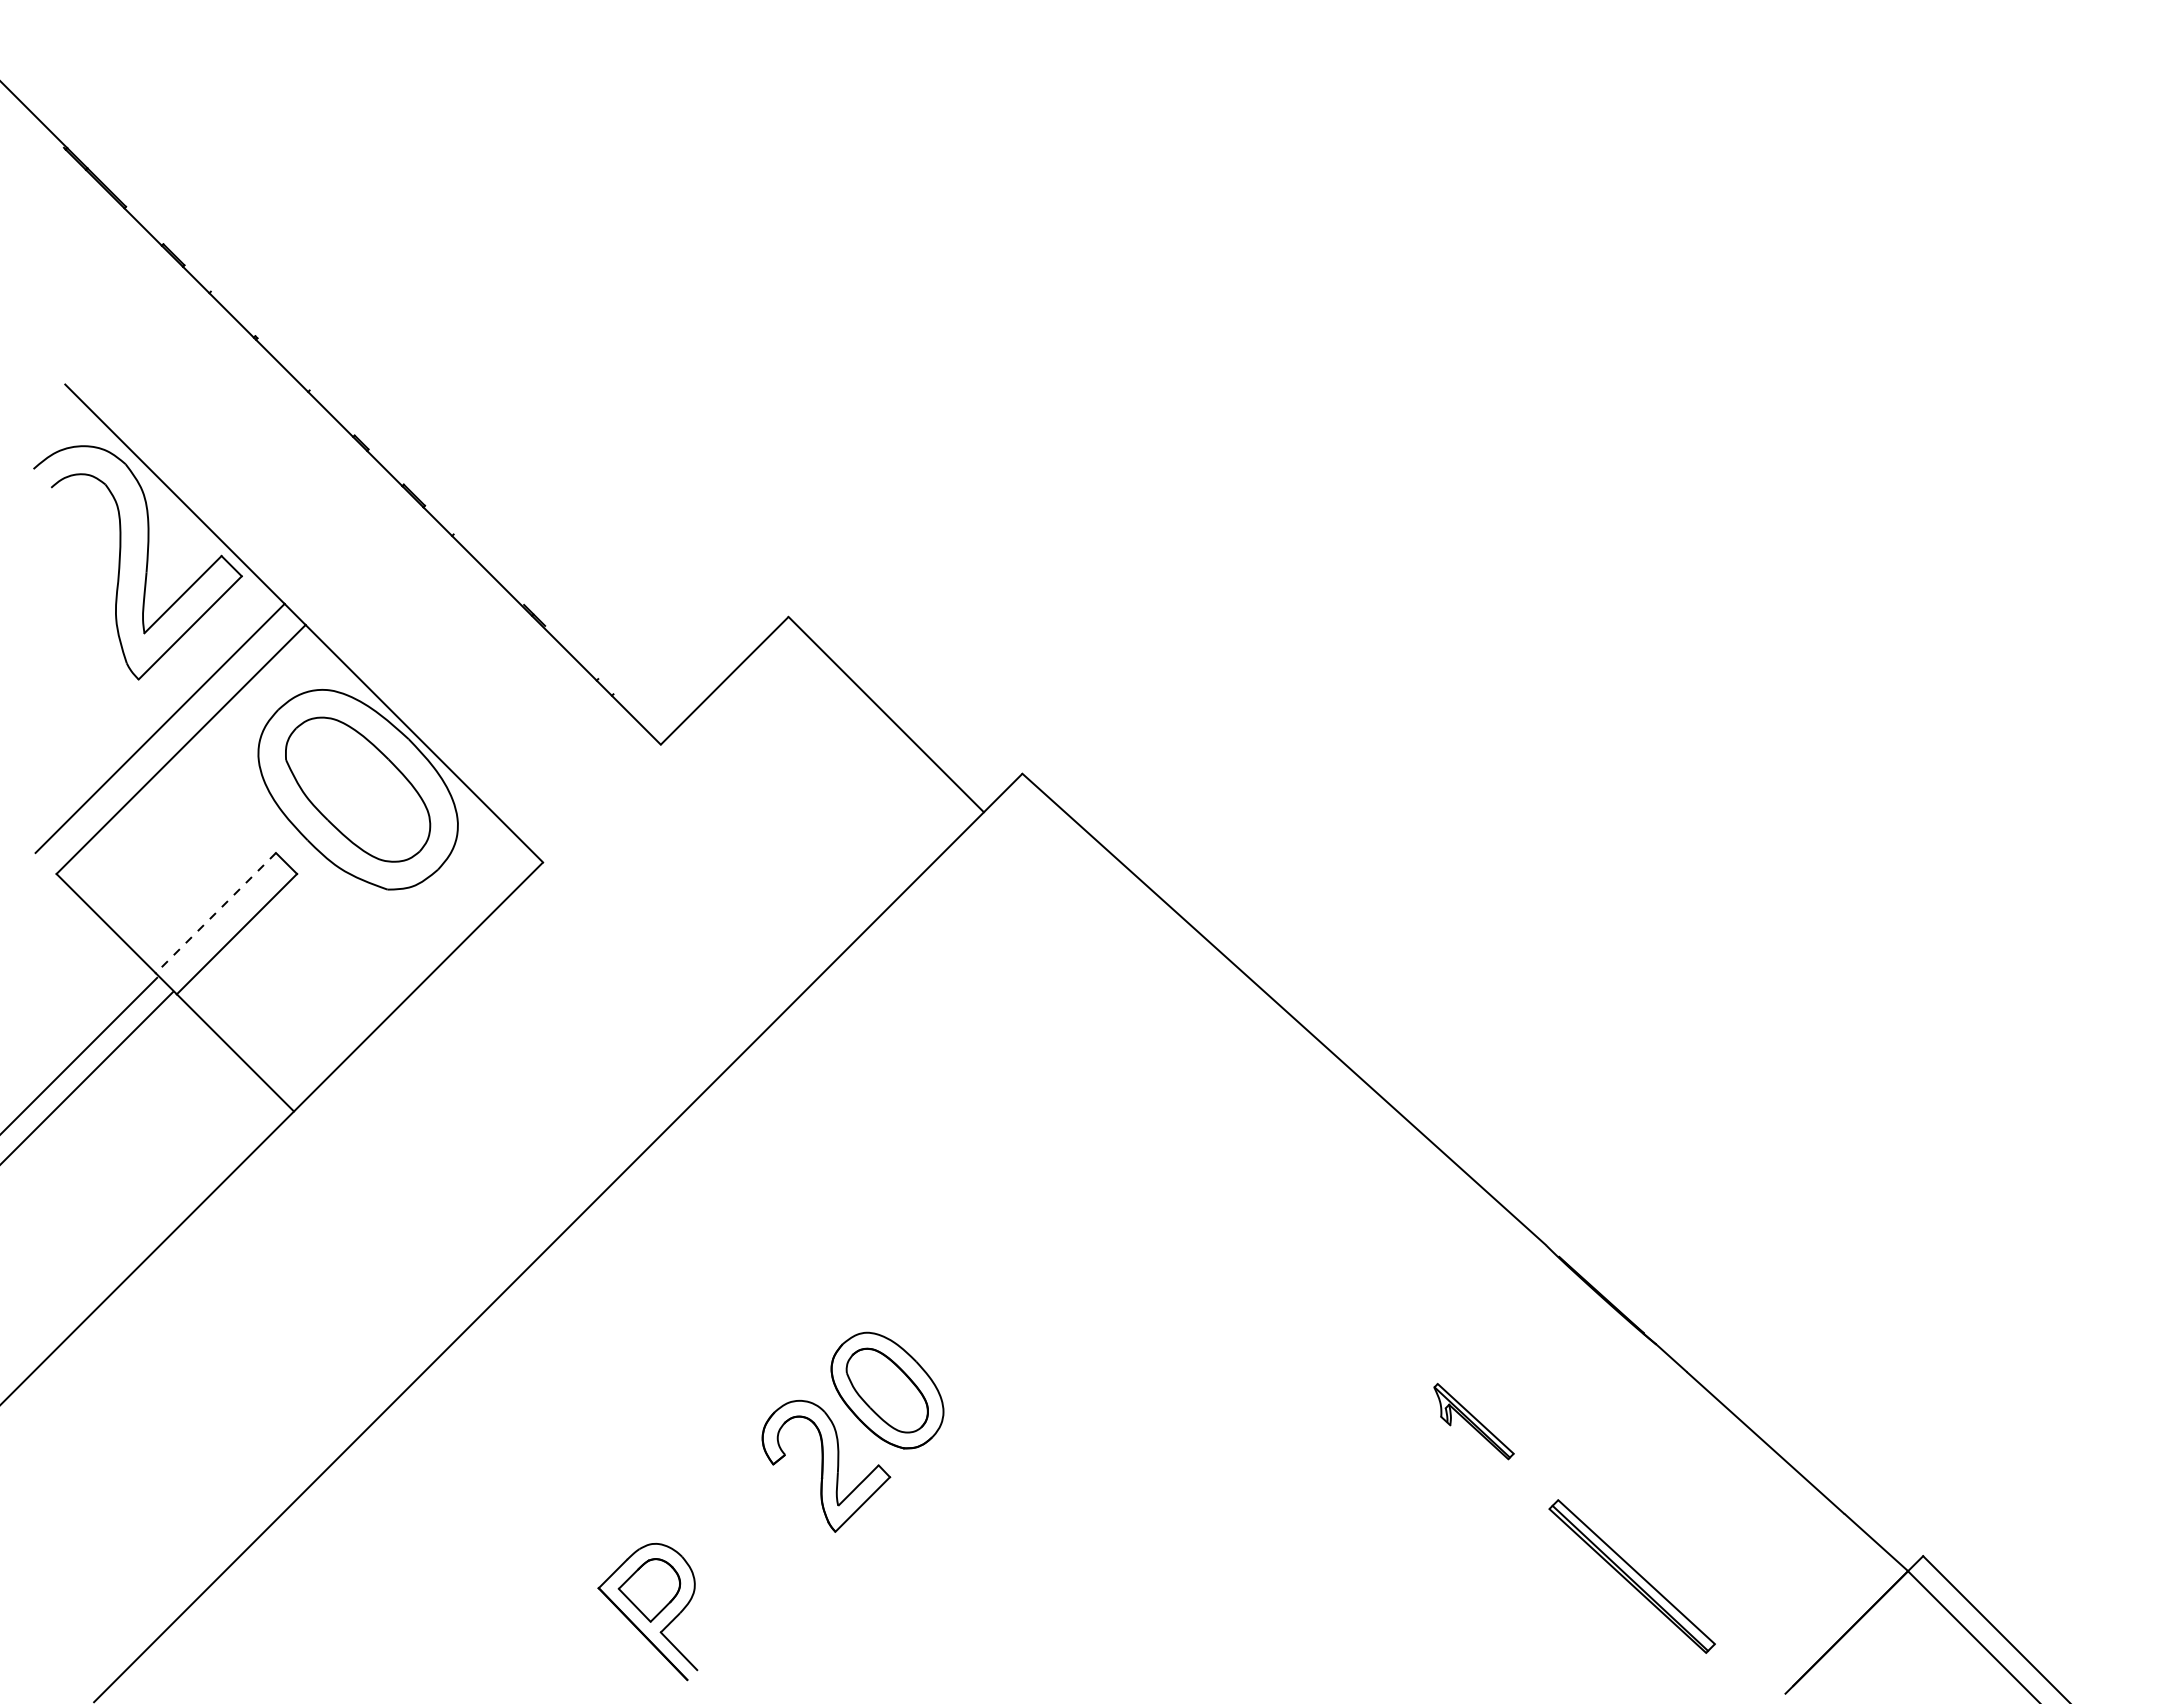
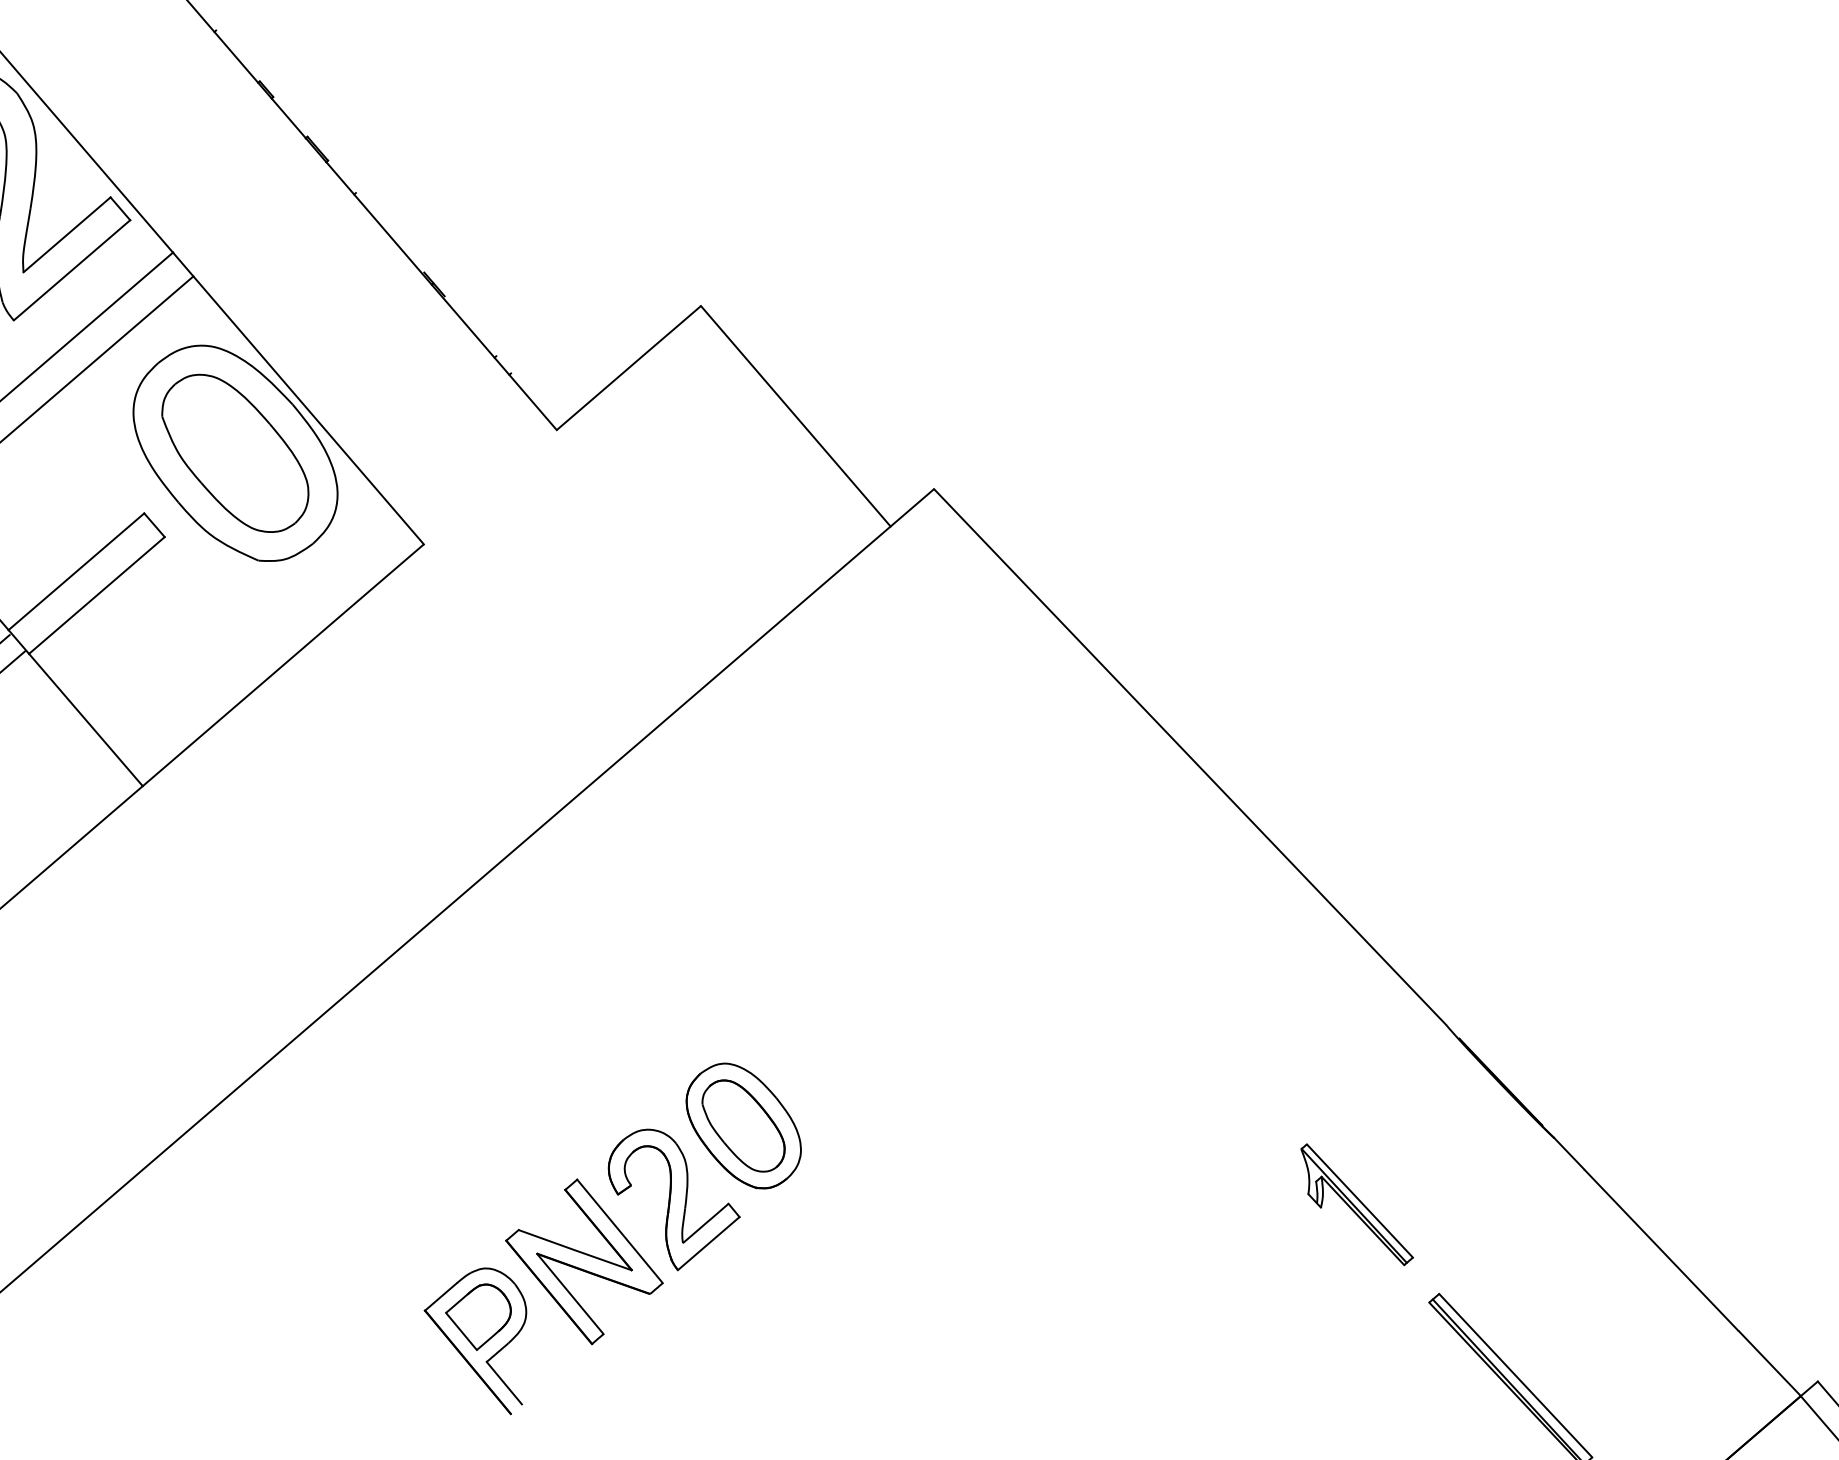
line: (215, 913) -> (75, 572), dashed -> solid
part: (1473, 1421) -> (1356, 1204), size x1.43
part: (745, 1530) -> (583, 1261), added

